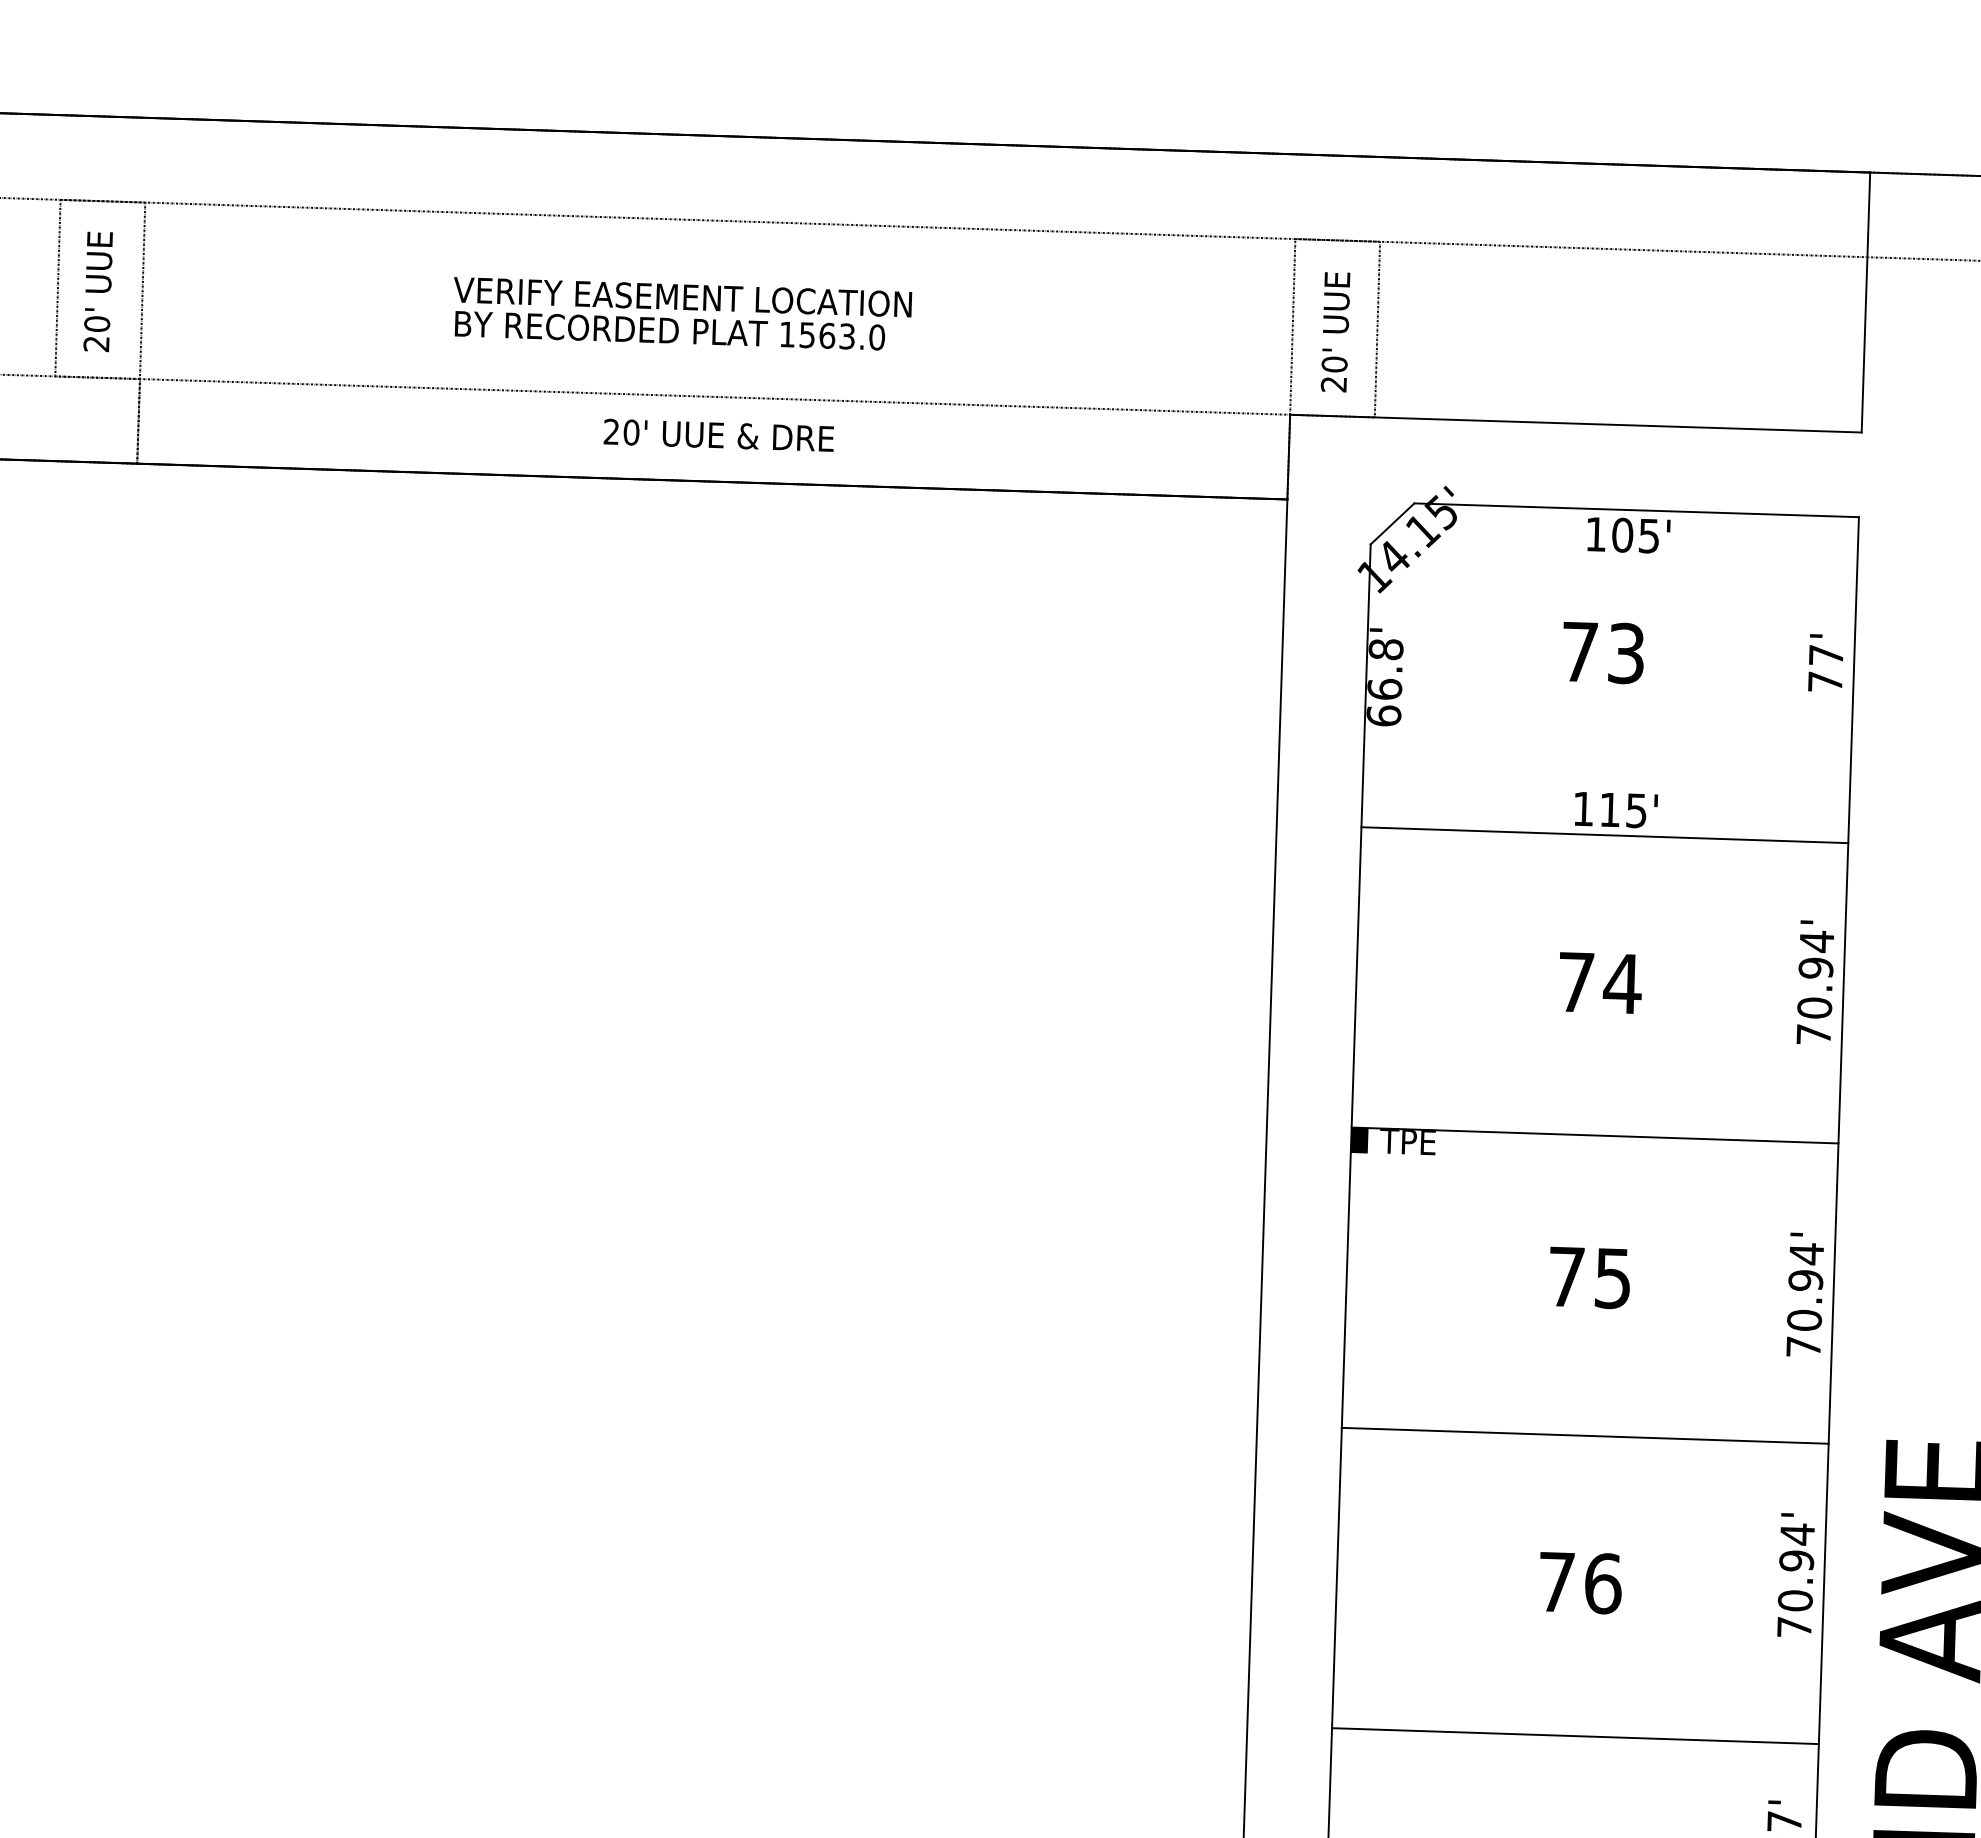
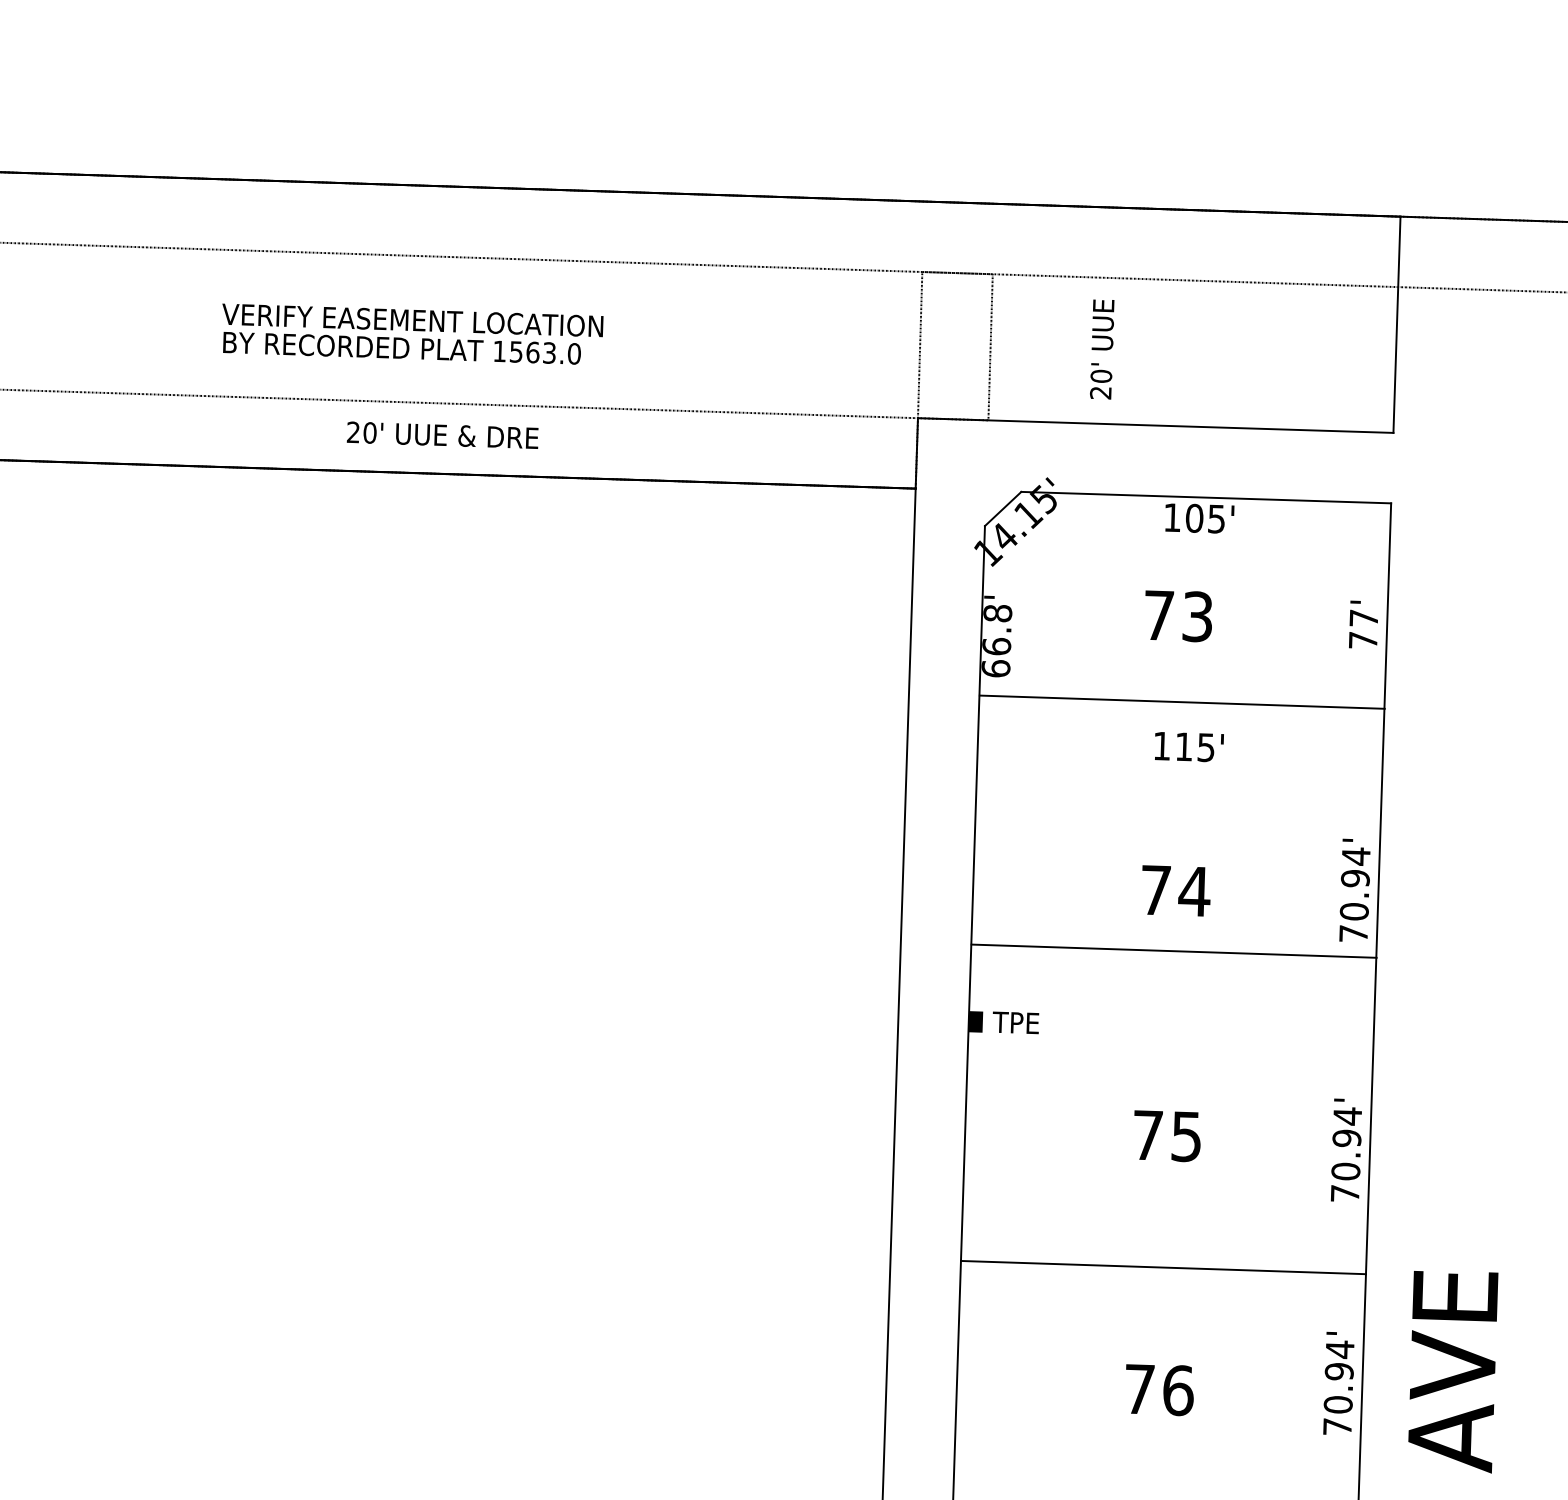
text: (1335, 332) -> (1102, 349), moved
line: (1604, 835) -> (1181, 702), moved
line: (1594, 1135) -> (1173, 951), moved

